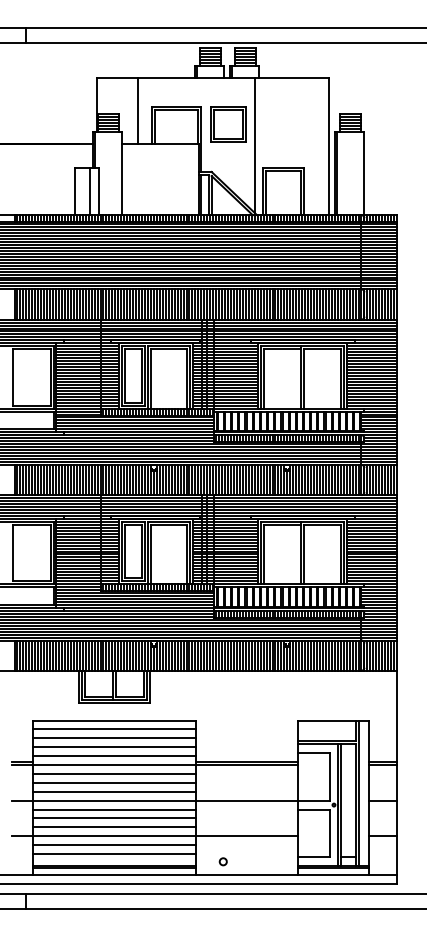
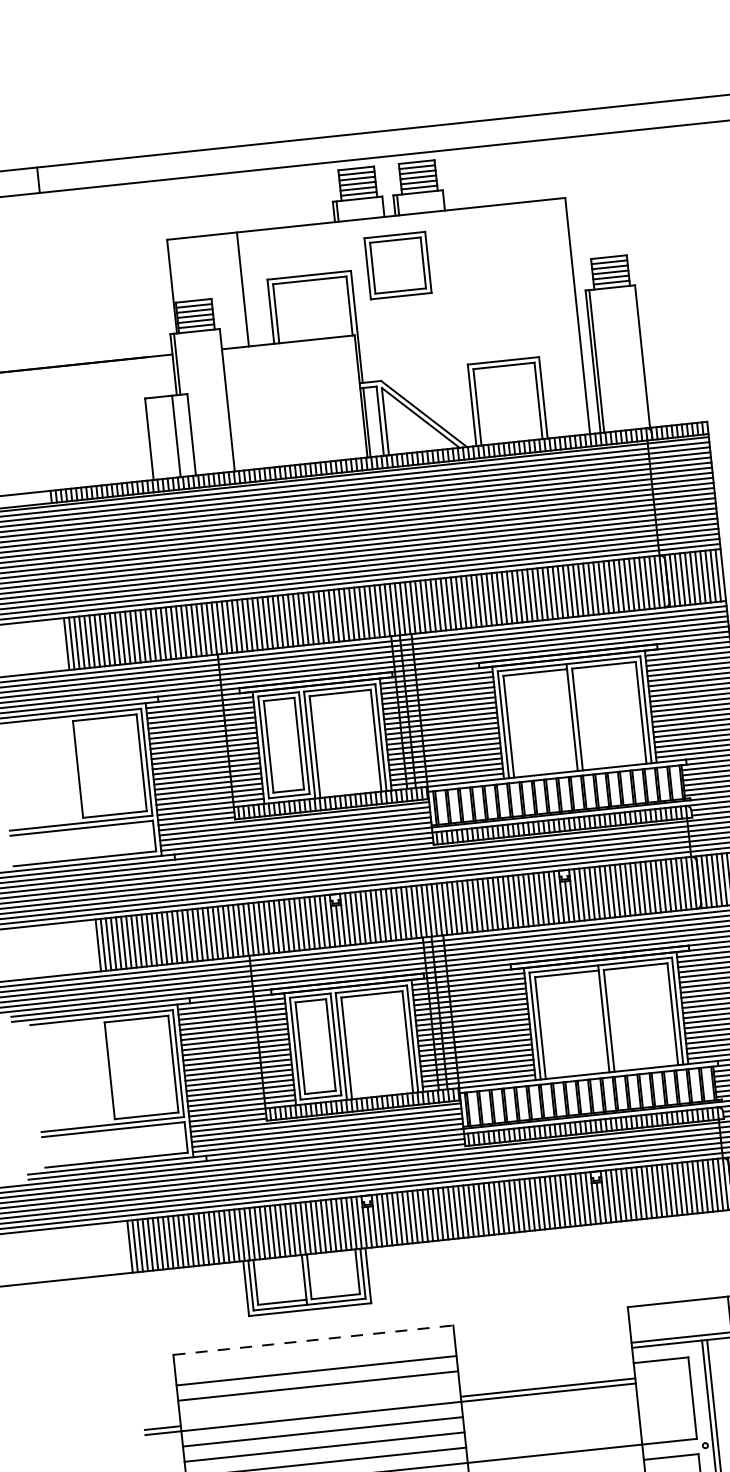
part: (228, 124) -> (398, 265), moved
line: (254, 145) -> (449, 327), removed
line: (114, 720) -> (313, 1340), solid -> dashed
line: (114, 729) -> (314, 1355), removed
line: (114, 756) -> (319, 1401), removed

